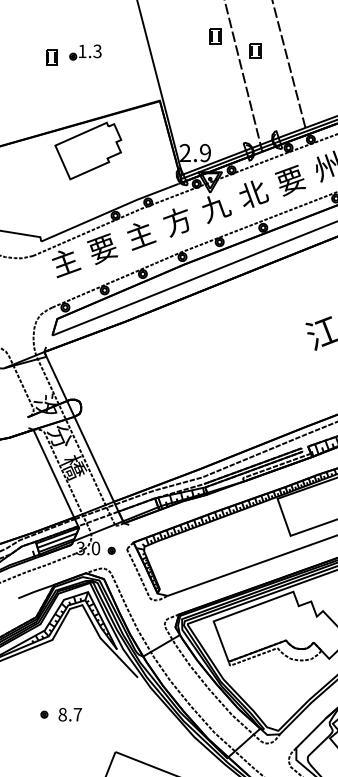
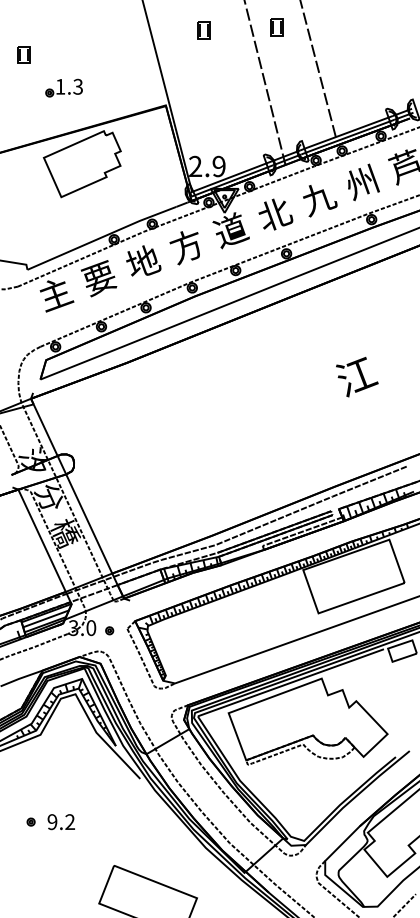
part: (215, 36) -> (203, 30), moved
part: (85, 51) -> (63, 87), moved
part: (254, 51) -> (276, 27), moved
part: (51, 57) -> (23, 54), moved
text: (290, 180) -> (318, 198), 要 -> 九
text: (215, 207) -> (230, 230), 九 -> 道
text: (141, 235) -> (144, 262), 主 -> 地
text: (70, 715) -> (61, 822), 8.7 -> 9.2

